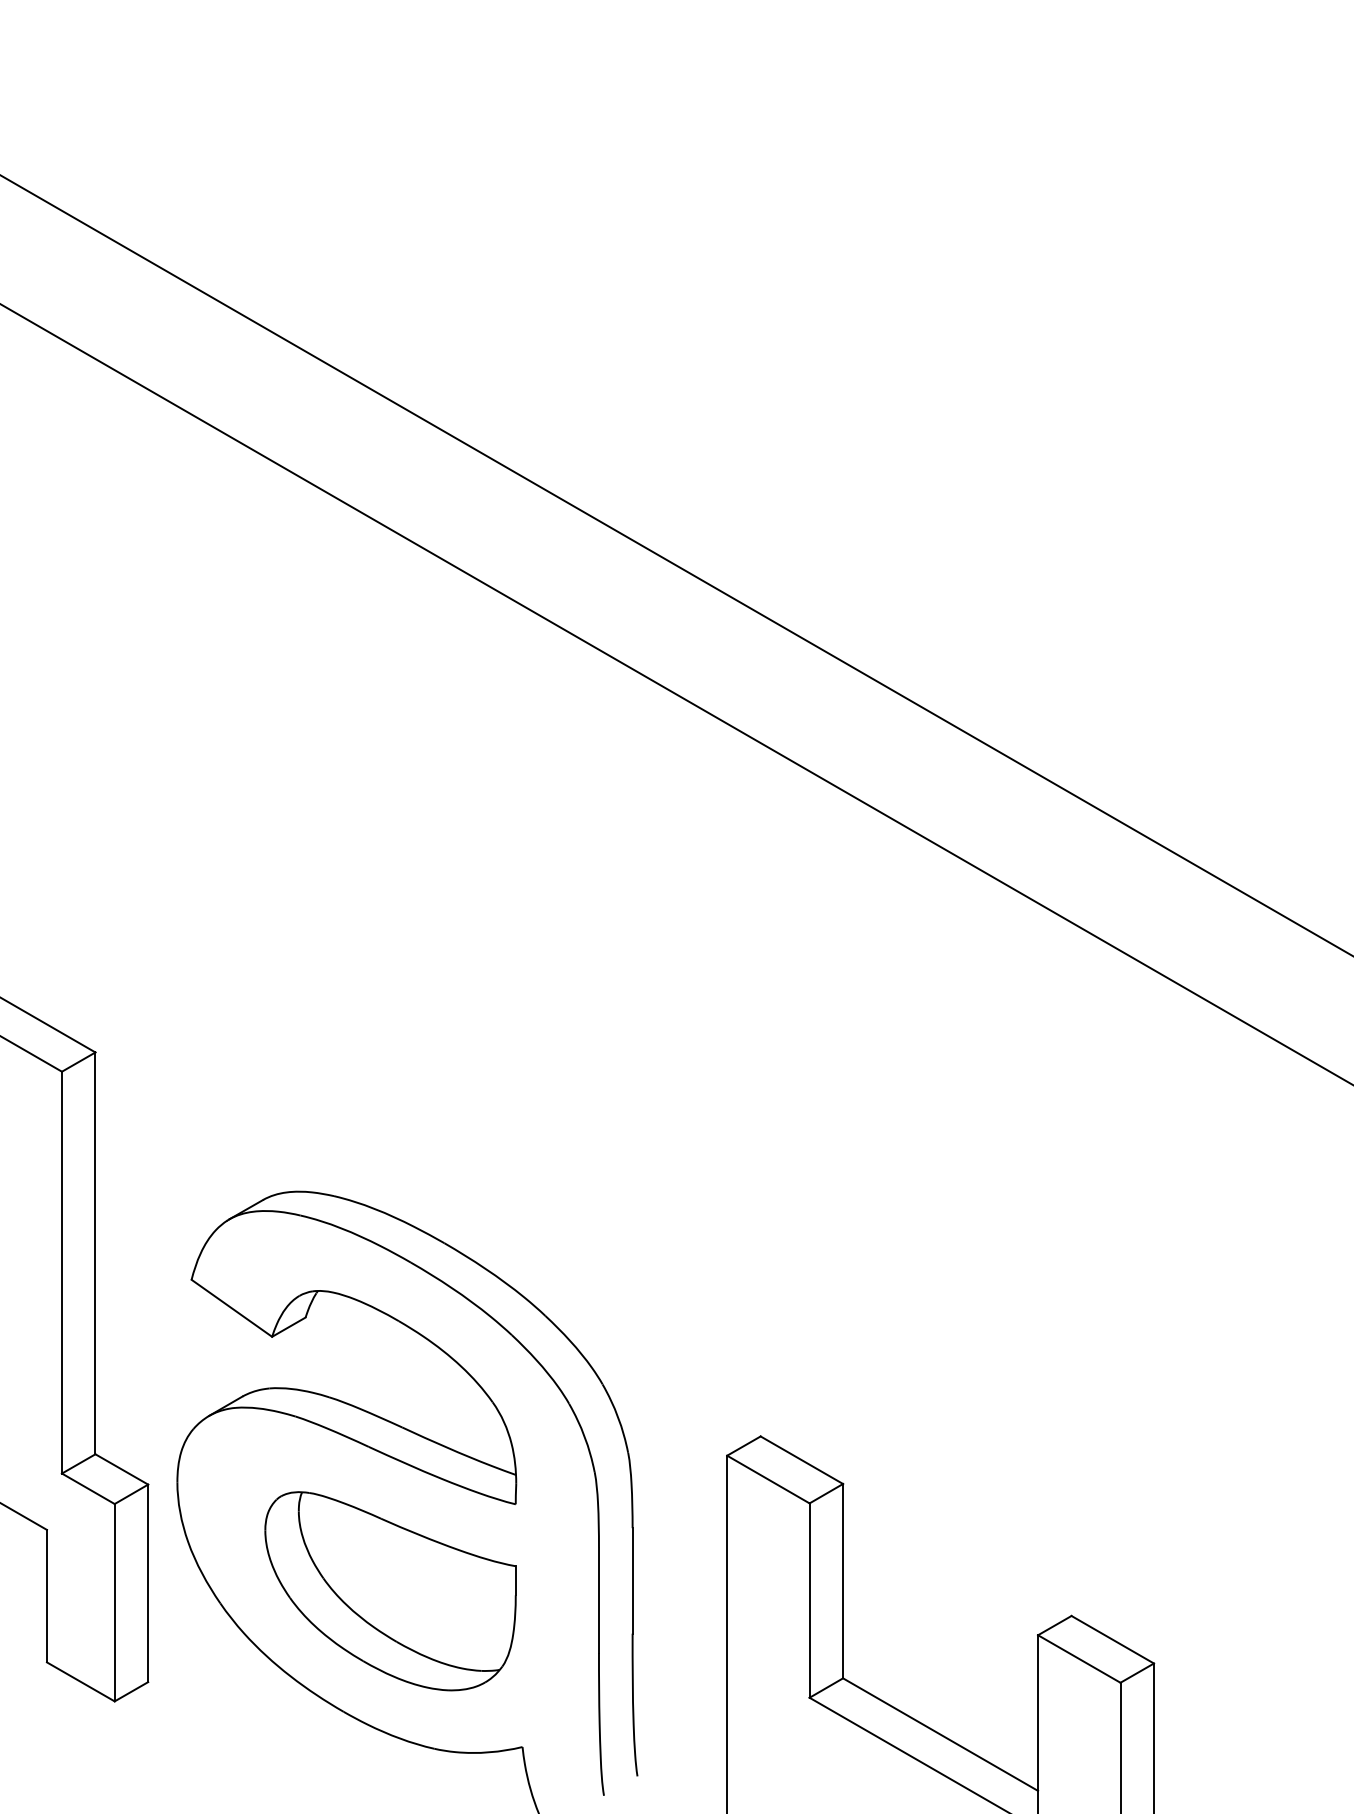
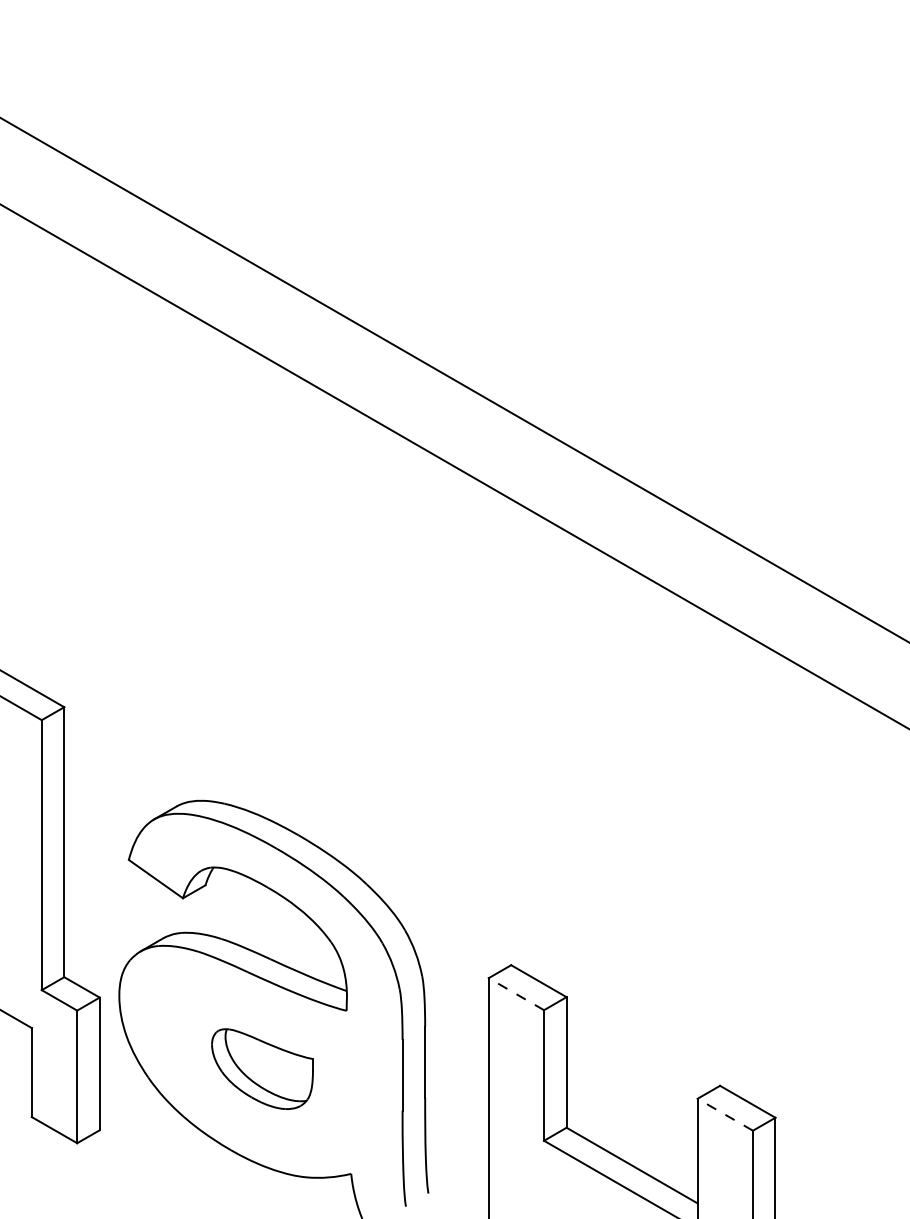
line: (768, 1480) -> (516, 994), solid -> dashed
part: (390, 1590) -> (262, 1068), size x0.6
line: (1079, 1658) -> (725, 1114), solid -> dashed

